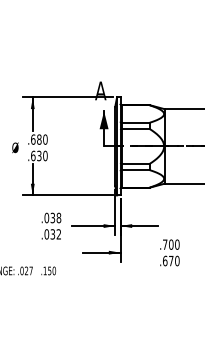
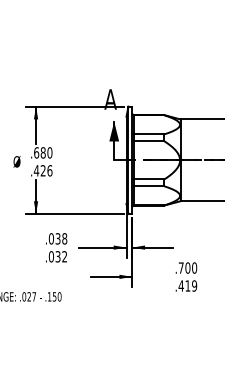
text: (38, 155) -> (42, 170), .630 -> .426
text: (170, 260) -> (187, 285), .670 -> .419

